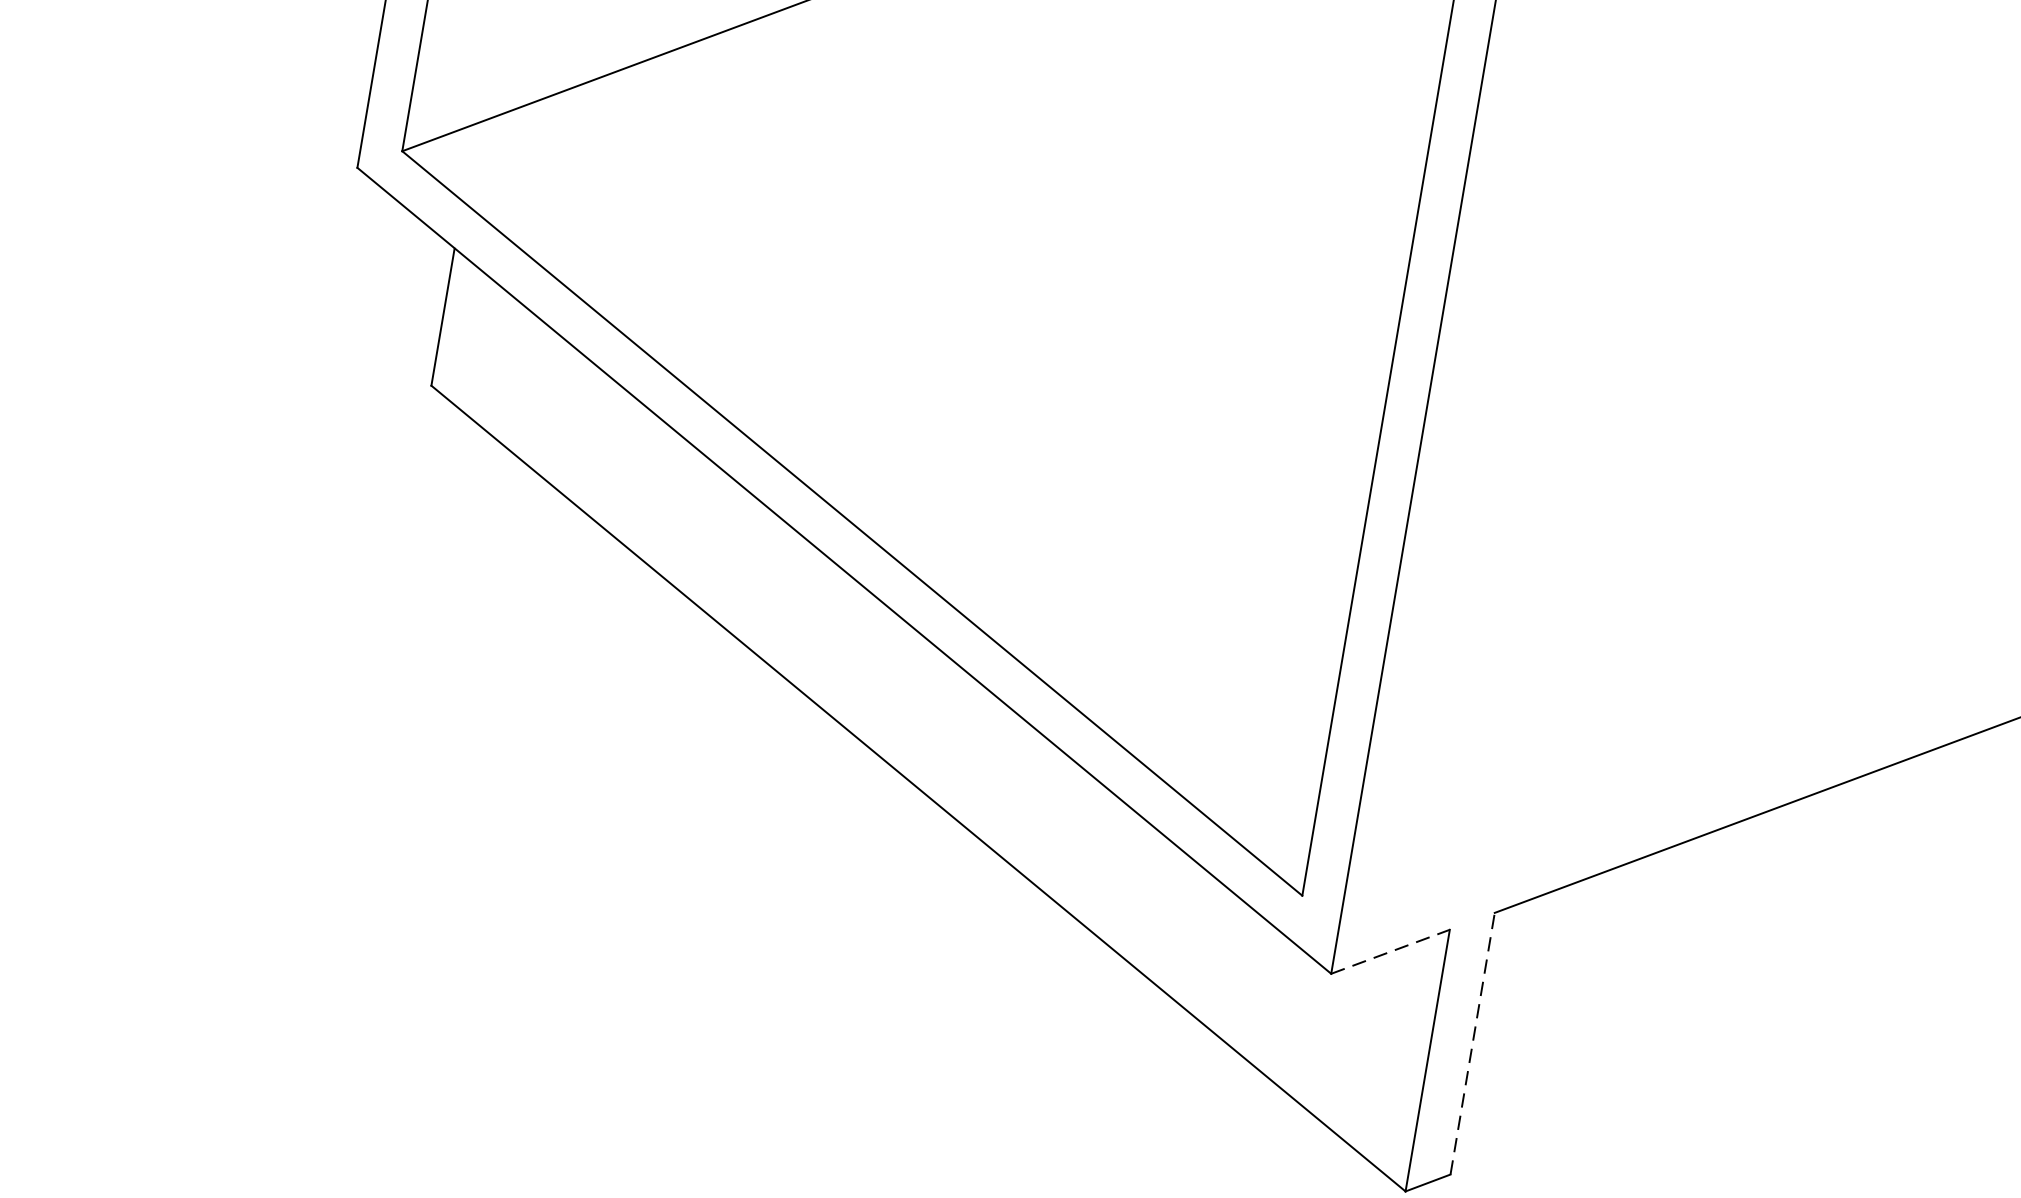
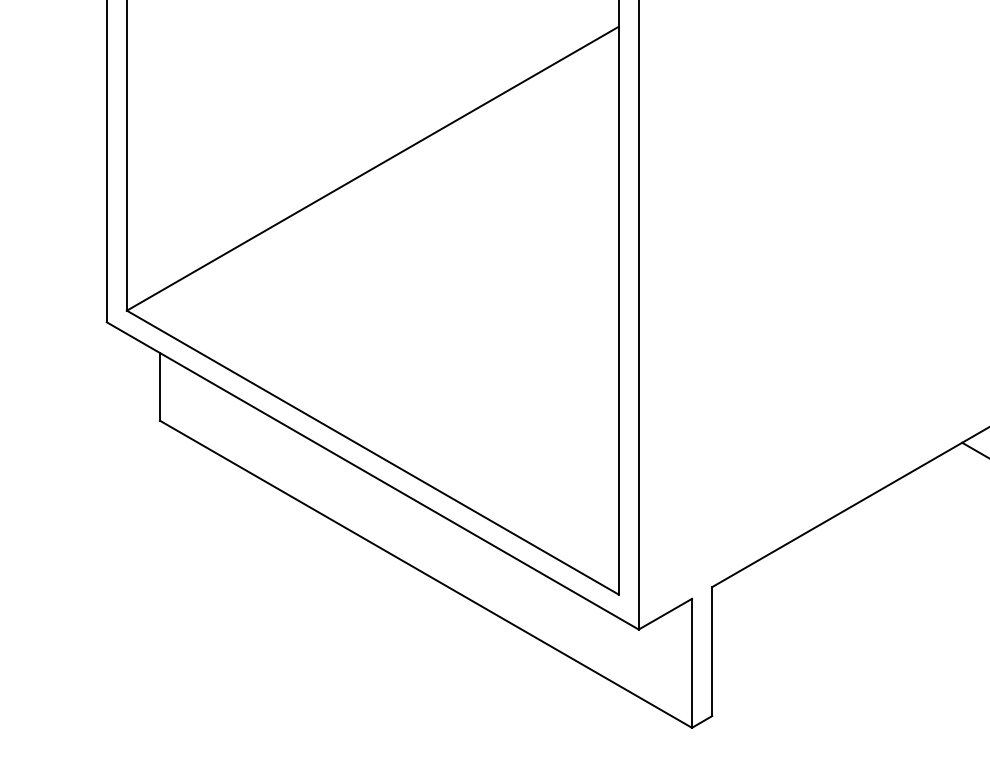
line: (1390, 952) -> (665, 614), dashed -> solid
line: (1473, 1043) -> (712, 651), dashed -> solid

